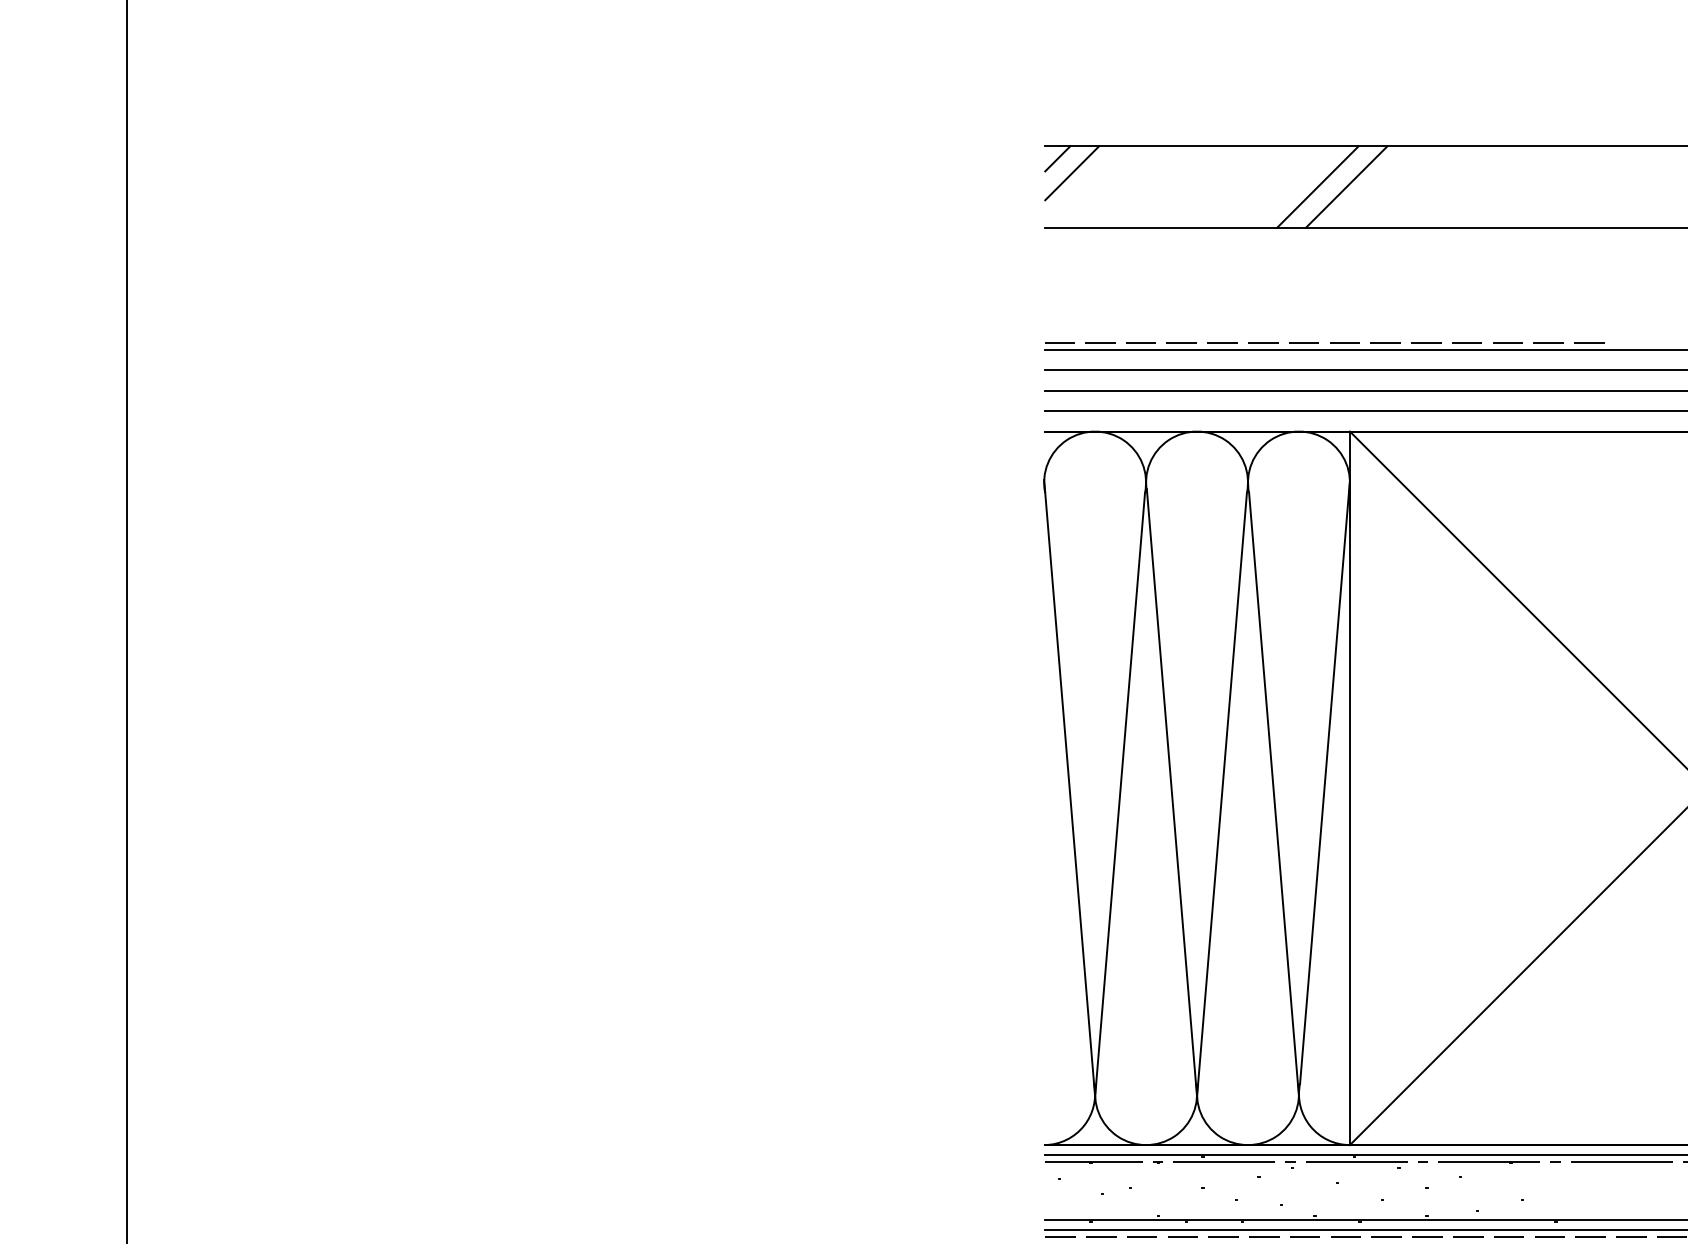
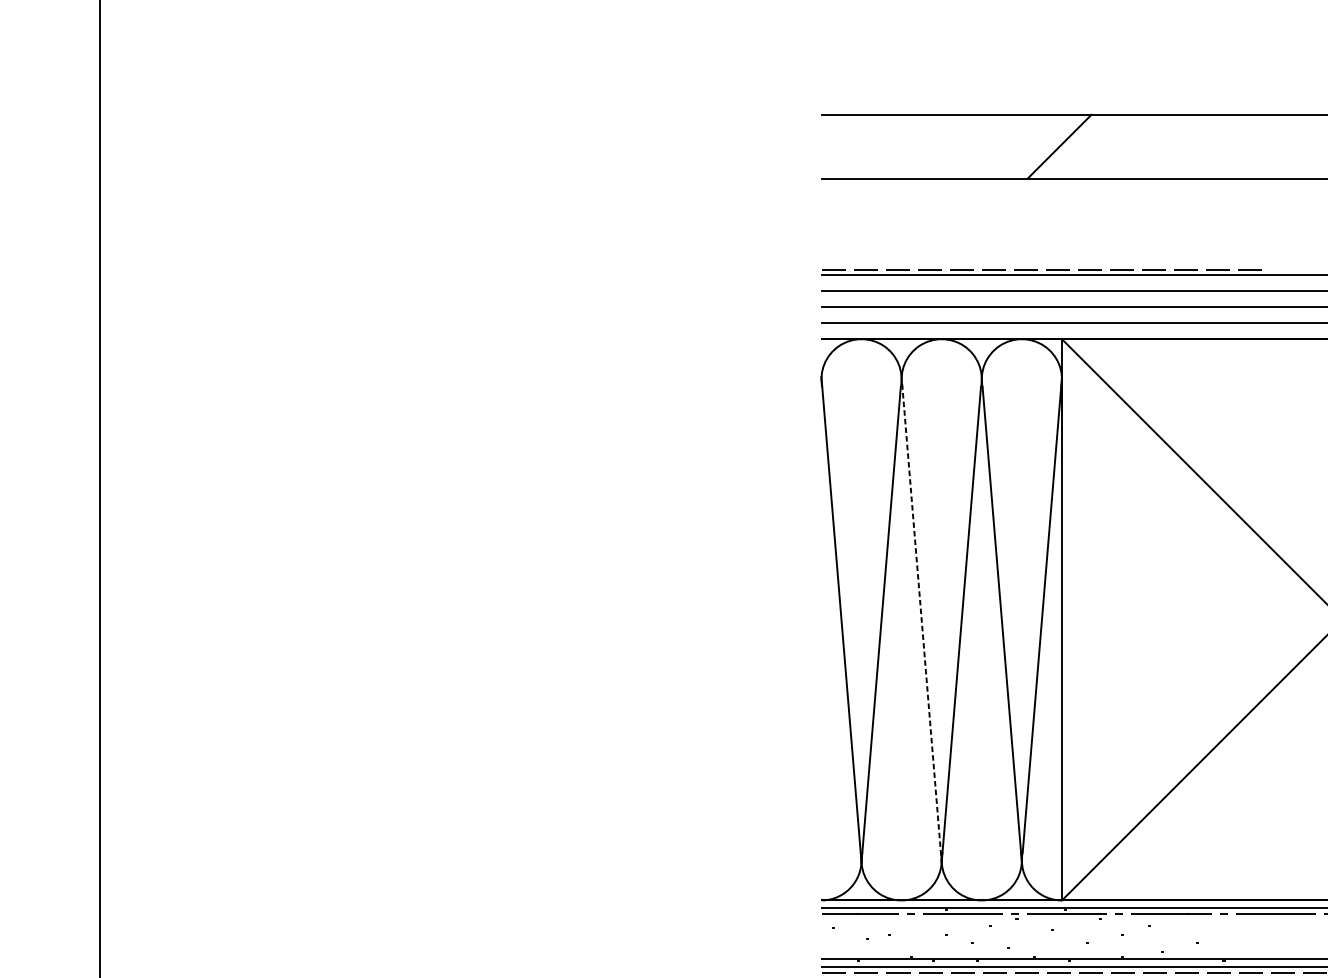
line: (1057, 158) -> (831, 124), removed
line: (1072, 173) -> (843, 136), removed
line: (1317, 186) -> (1036, 146), removed
line: (1171, 792) -> (921, 623), solid -> dashed

